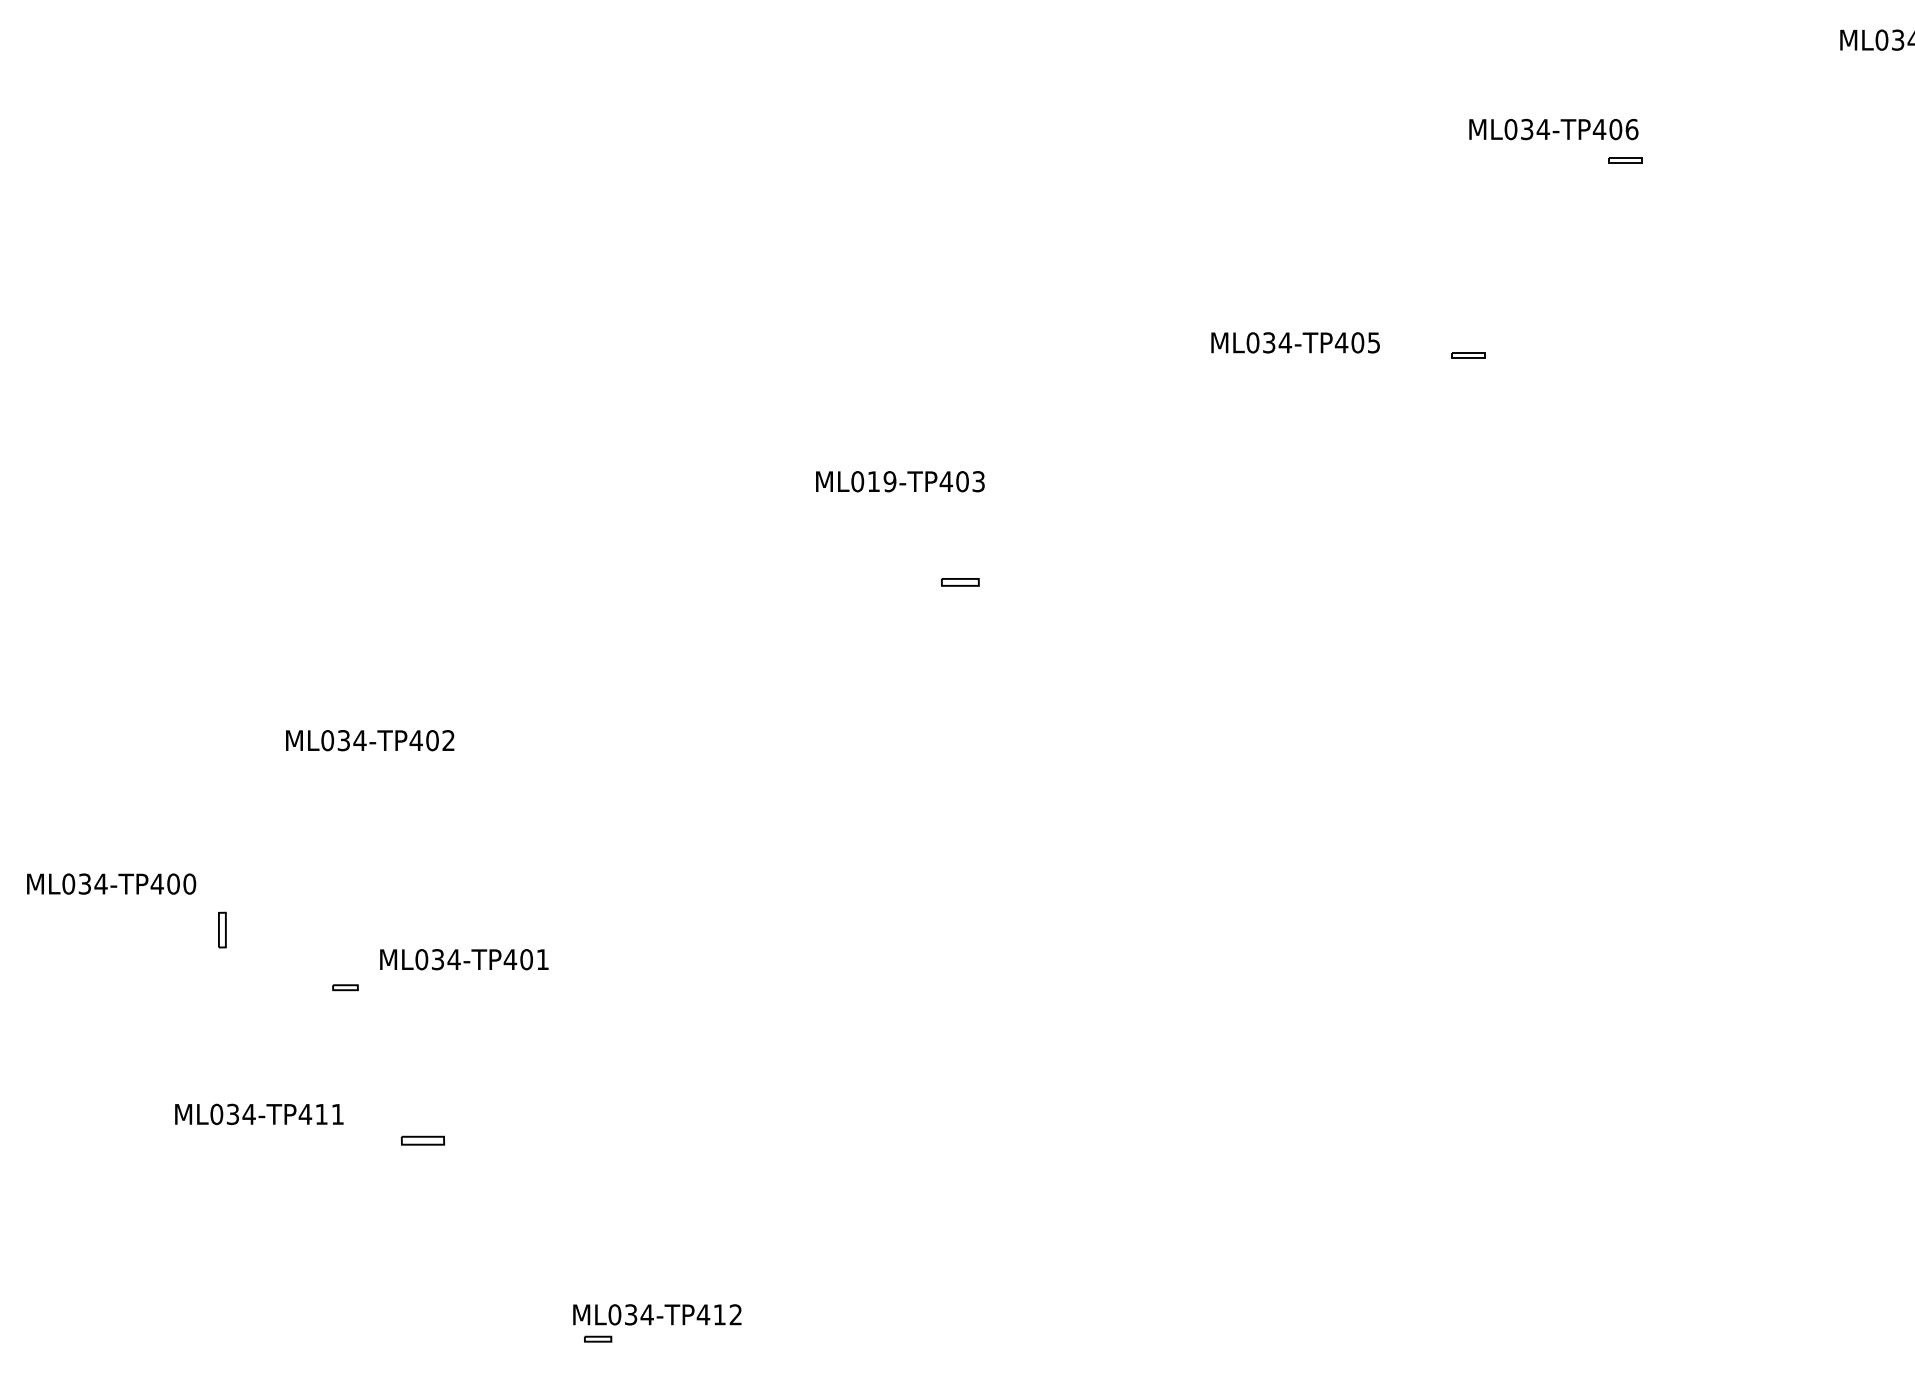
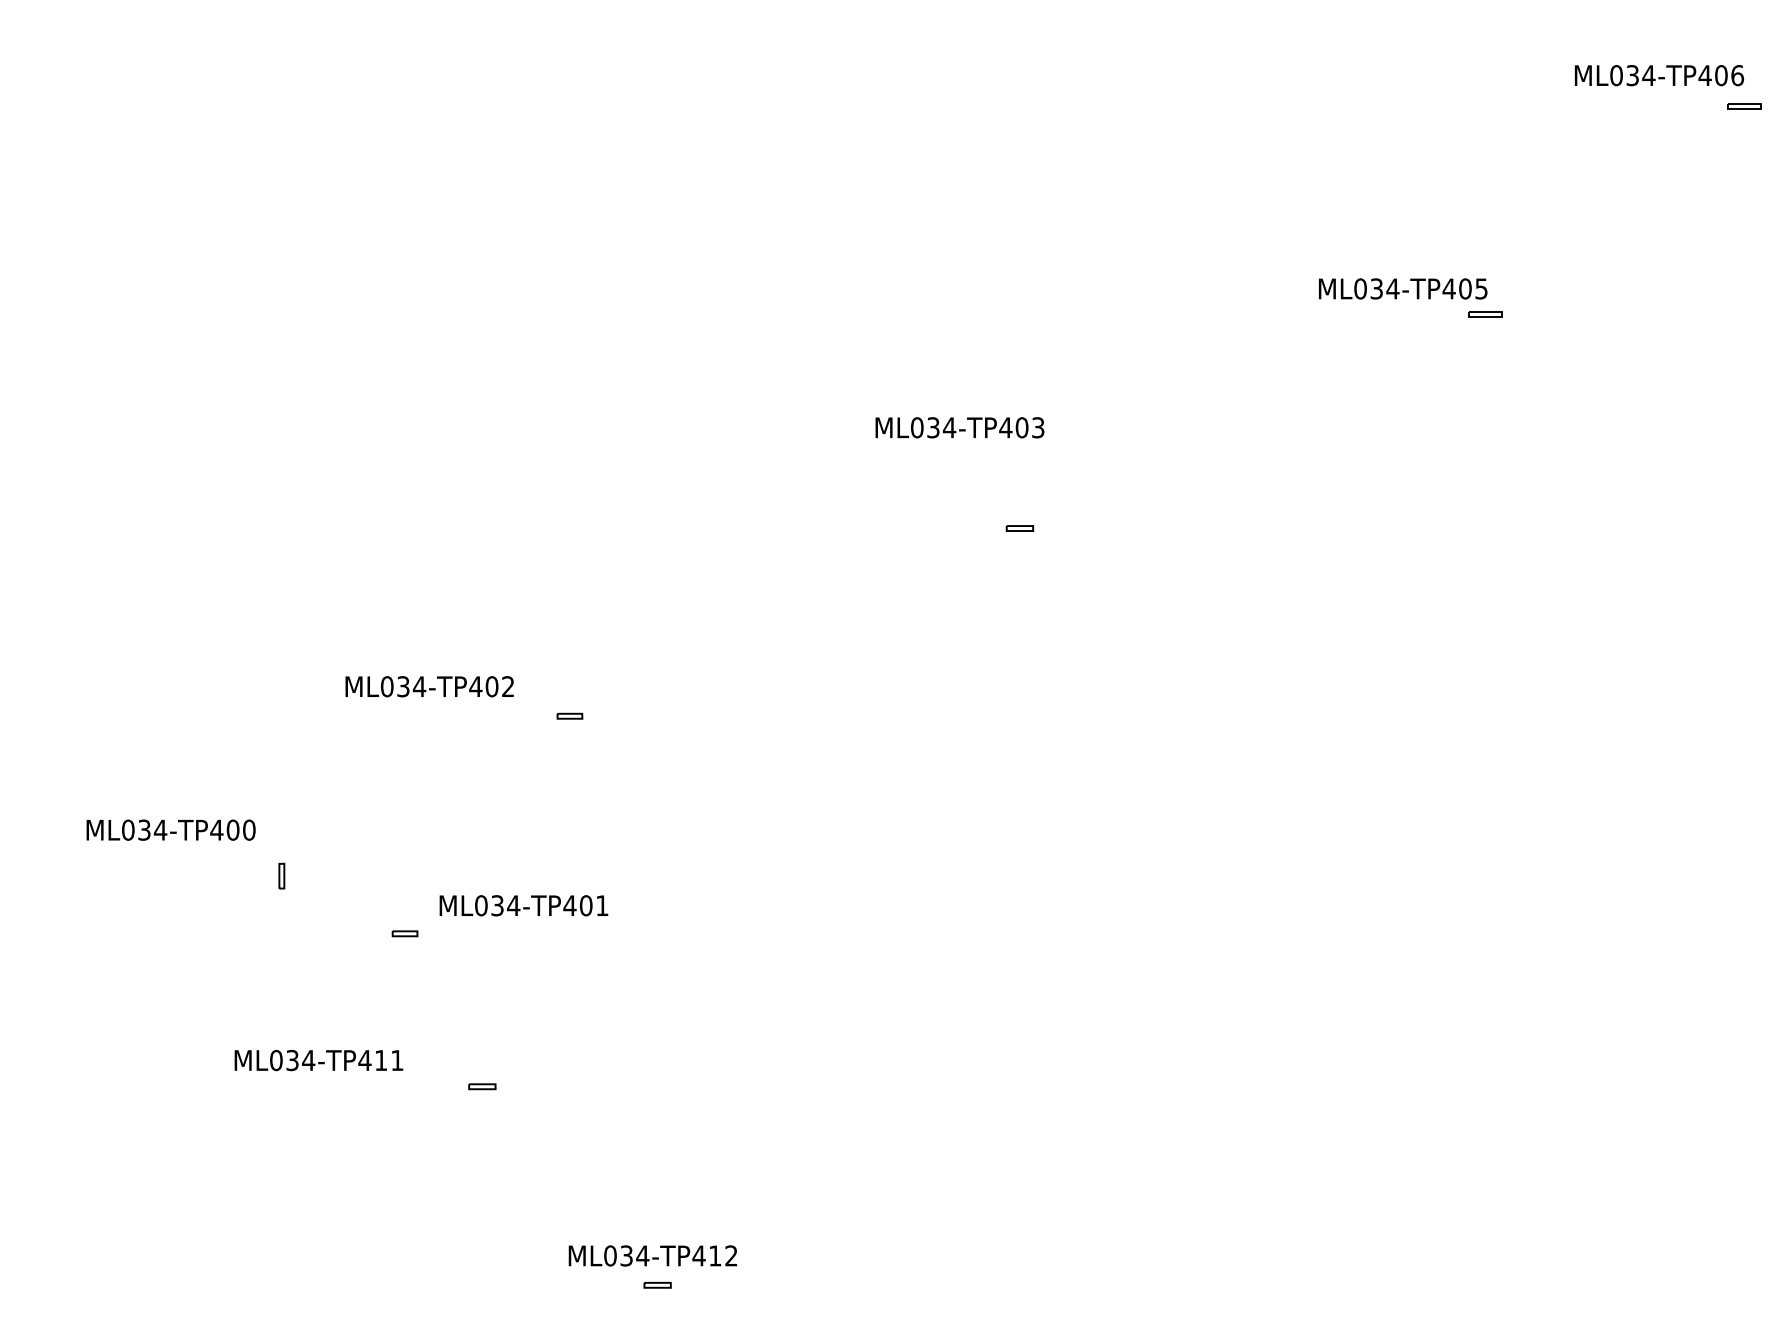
text: (1553, 129) -> (1659, 75), moved
part: (1625, 160) -> (1744, 106), moved
text: (1295, 342) -> (1403, 288), moved
part: (1468, 355) -> (1486, 314), moved
text: (881, 481) -> (941, 427), ML019-TP403 -> ML034-TP403
part: (960, 582) -> (1020, 528), size x0.71
part: (510, 769) -> (570, 715), added
part: (221, 929) -> (281, 875), size x0.71
part: (422, 1140) -> (482, 1086), size x0.62
text: (657, 1314) -> (653, 1255), moved

